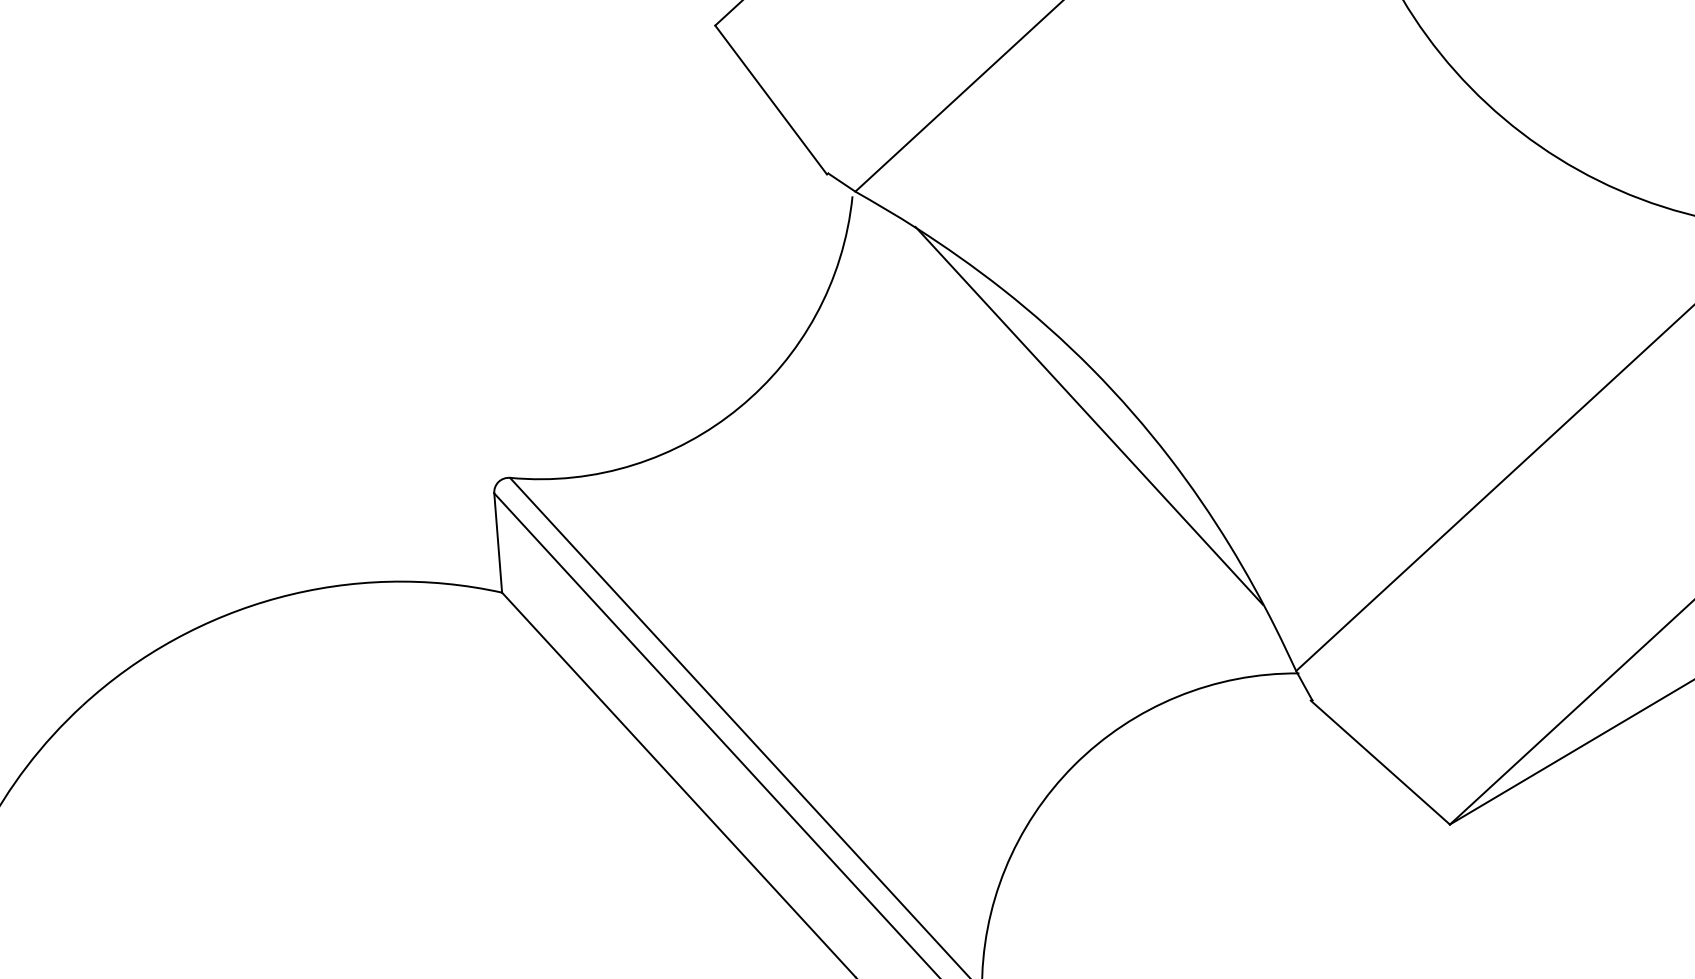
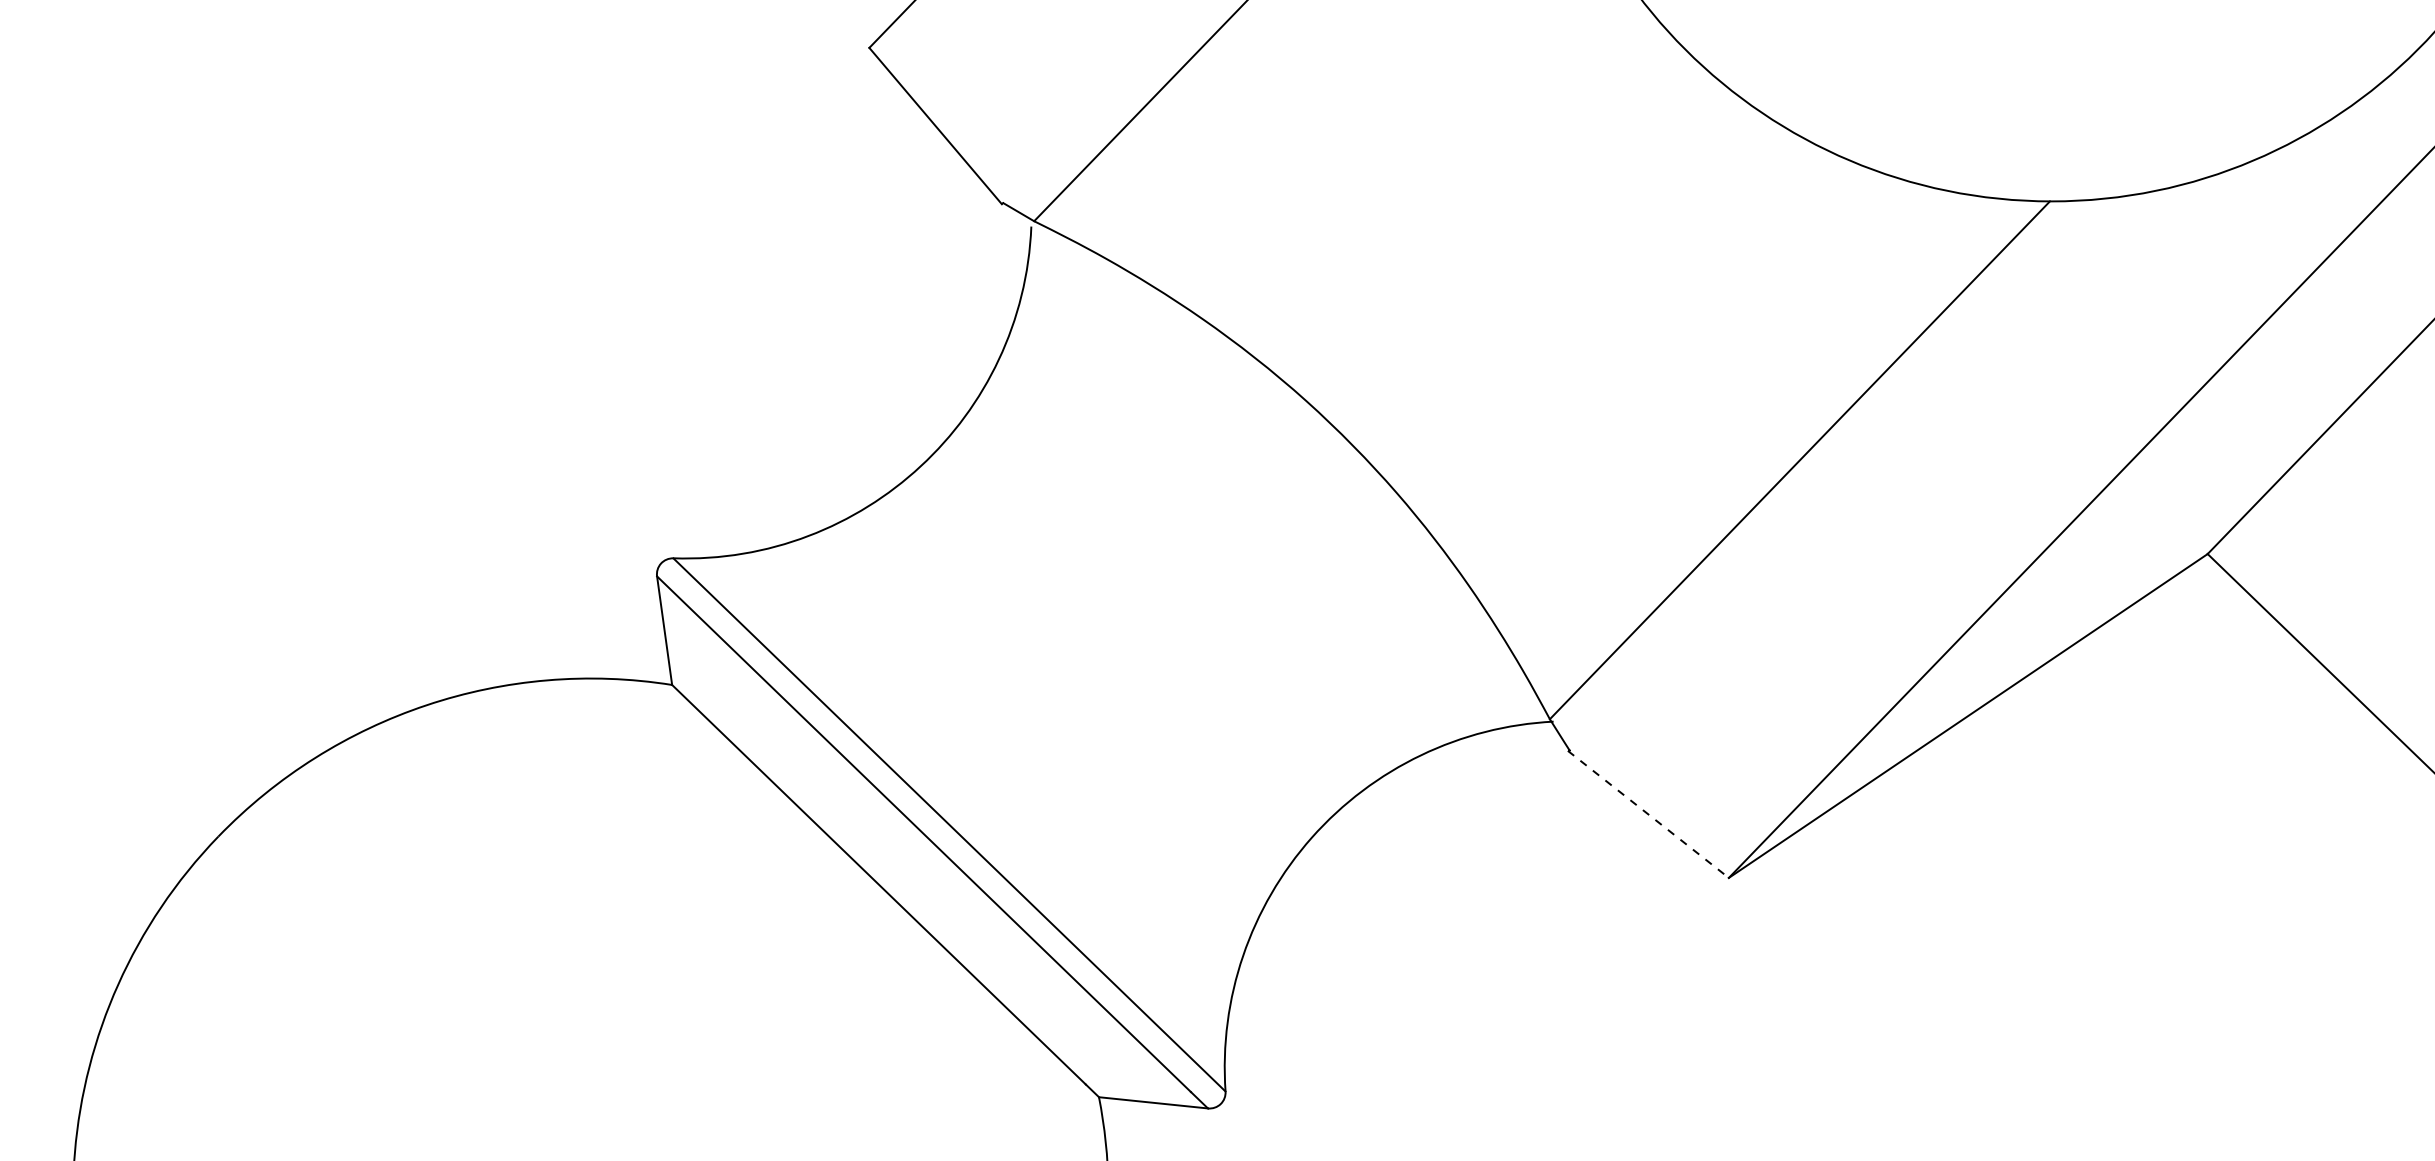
line: (1088, 415) -> (1305, 452), removed
line: (1380, 762) -> (1648, 814), solid -> dashed

